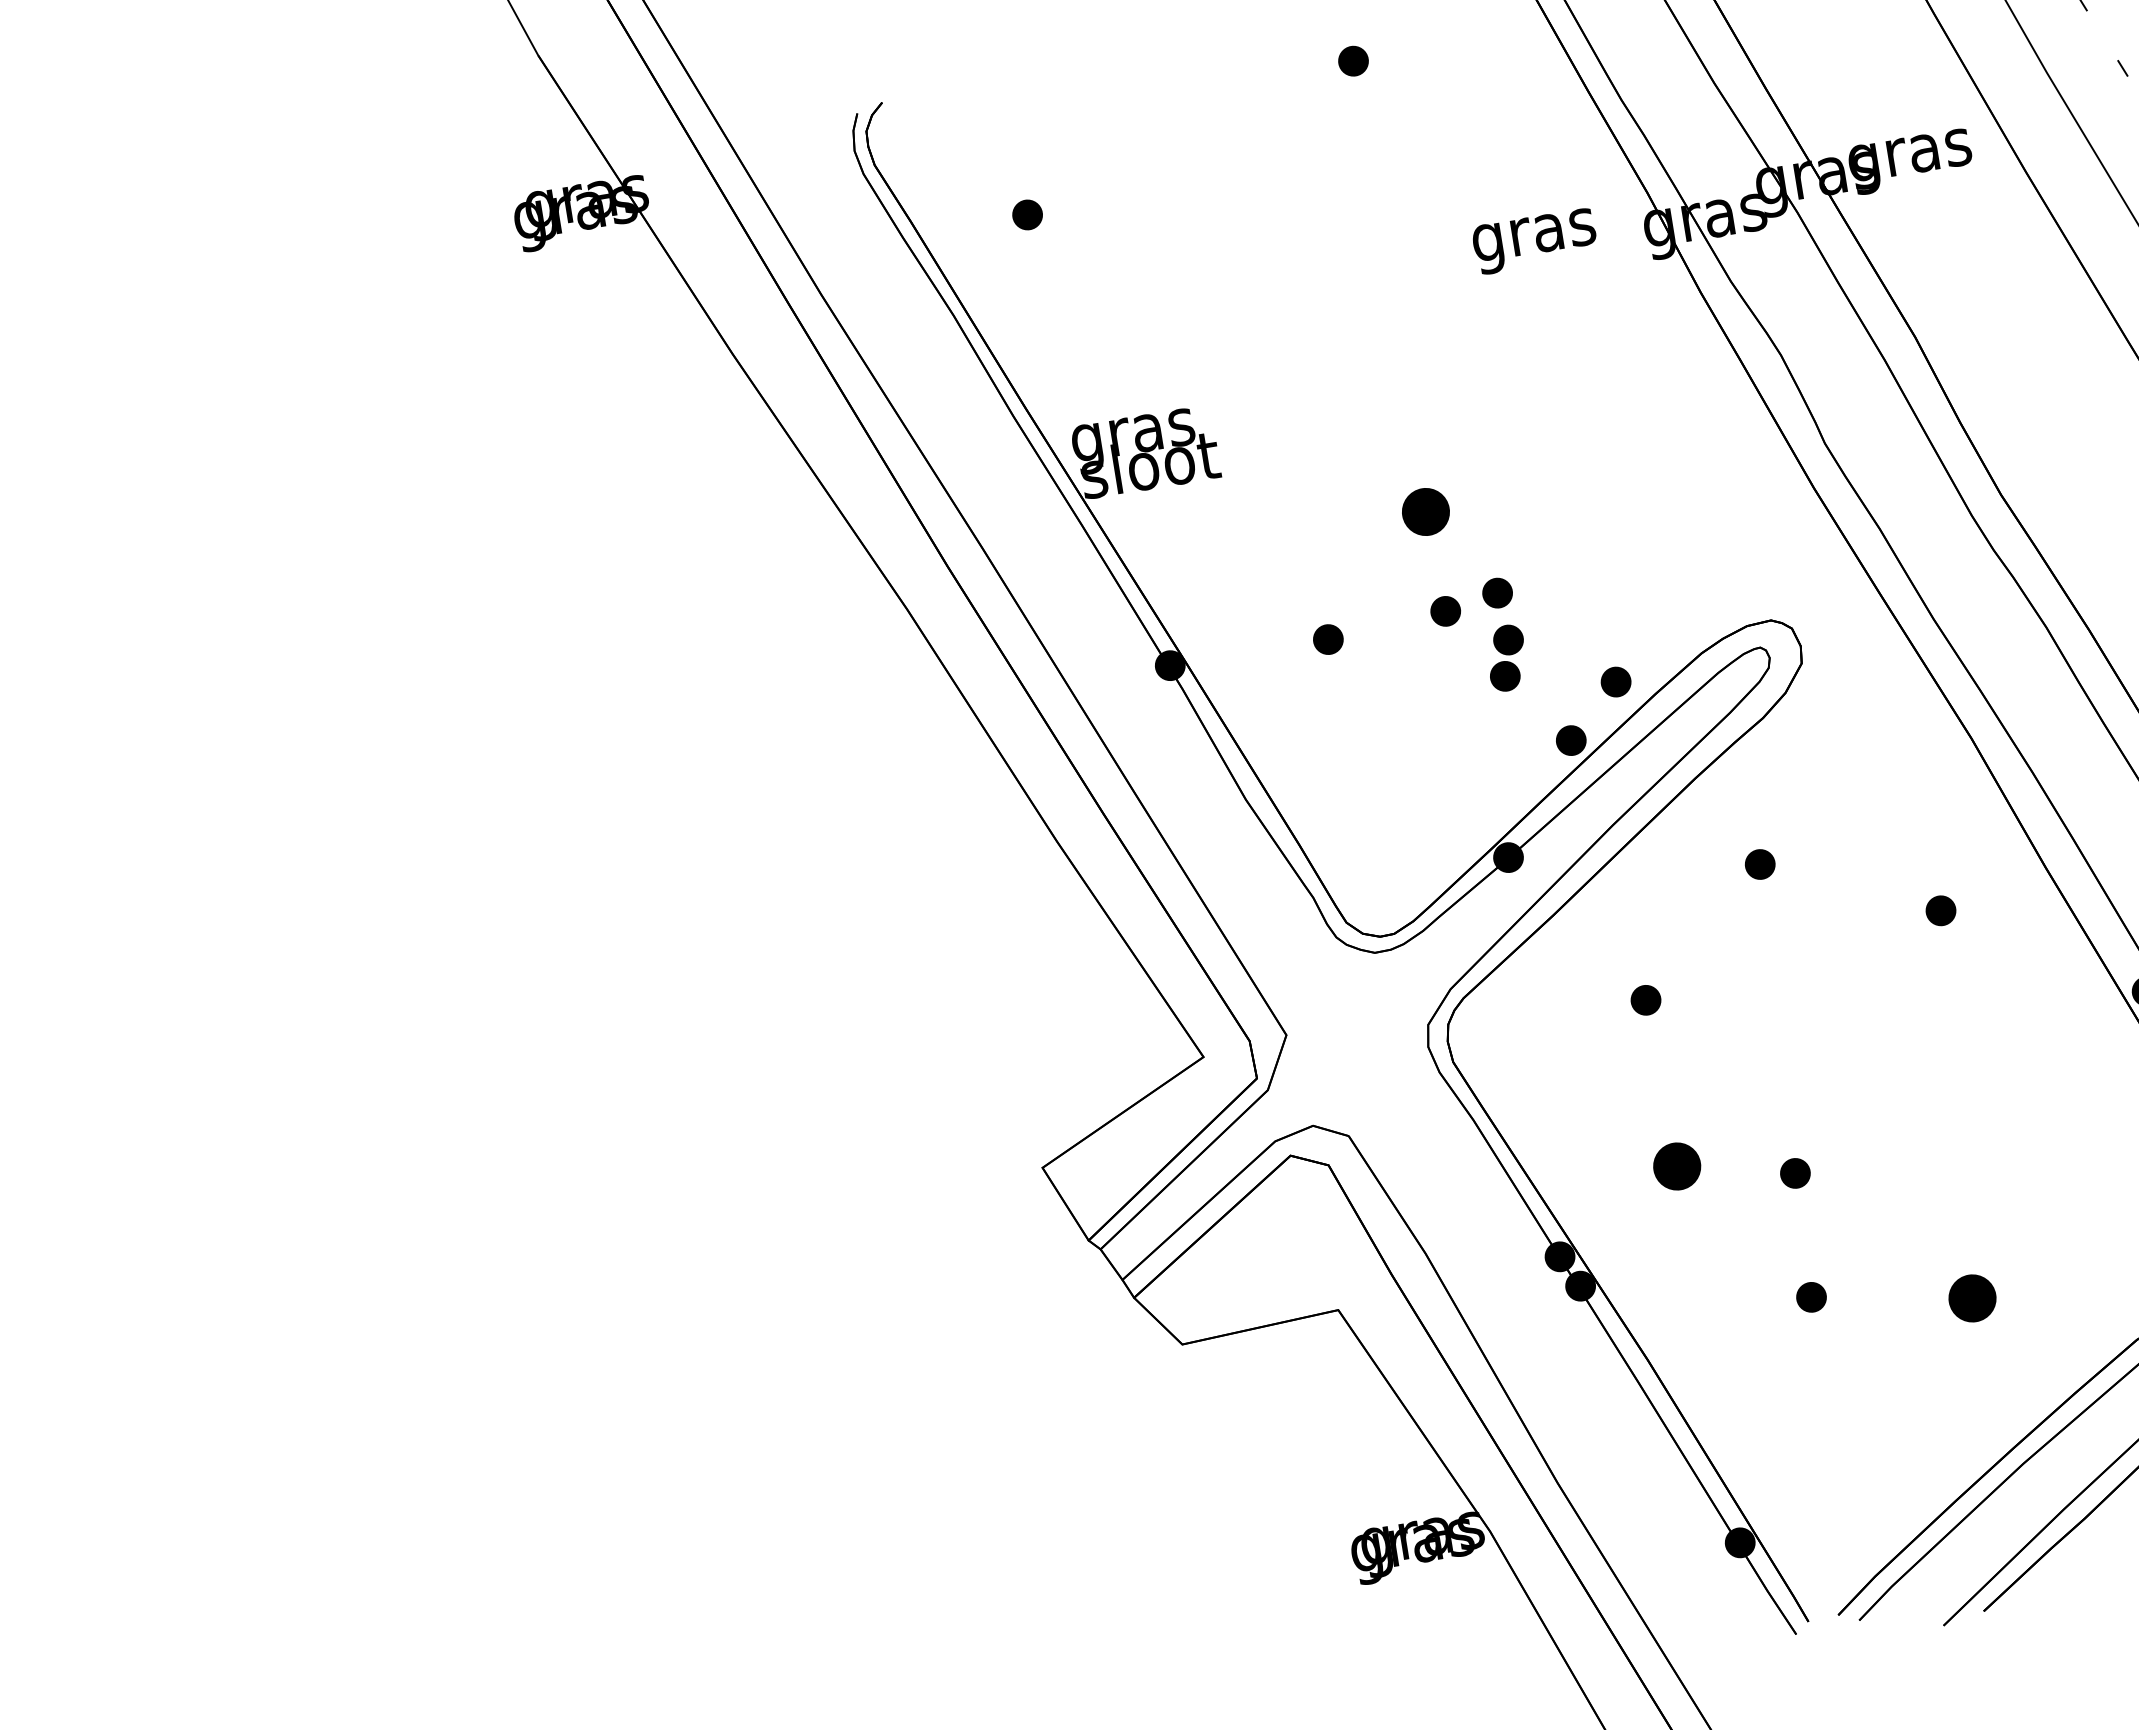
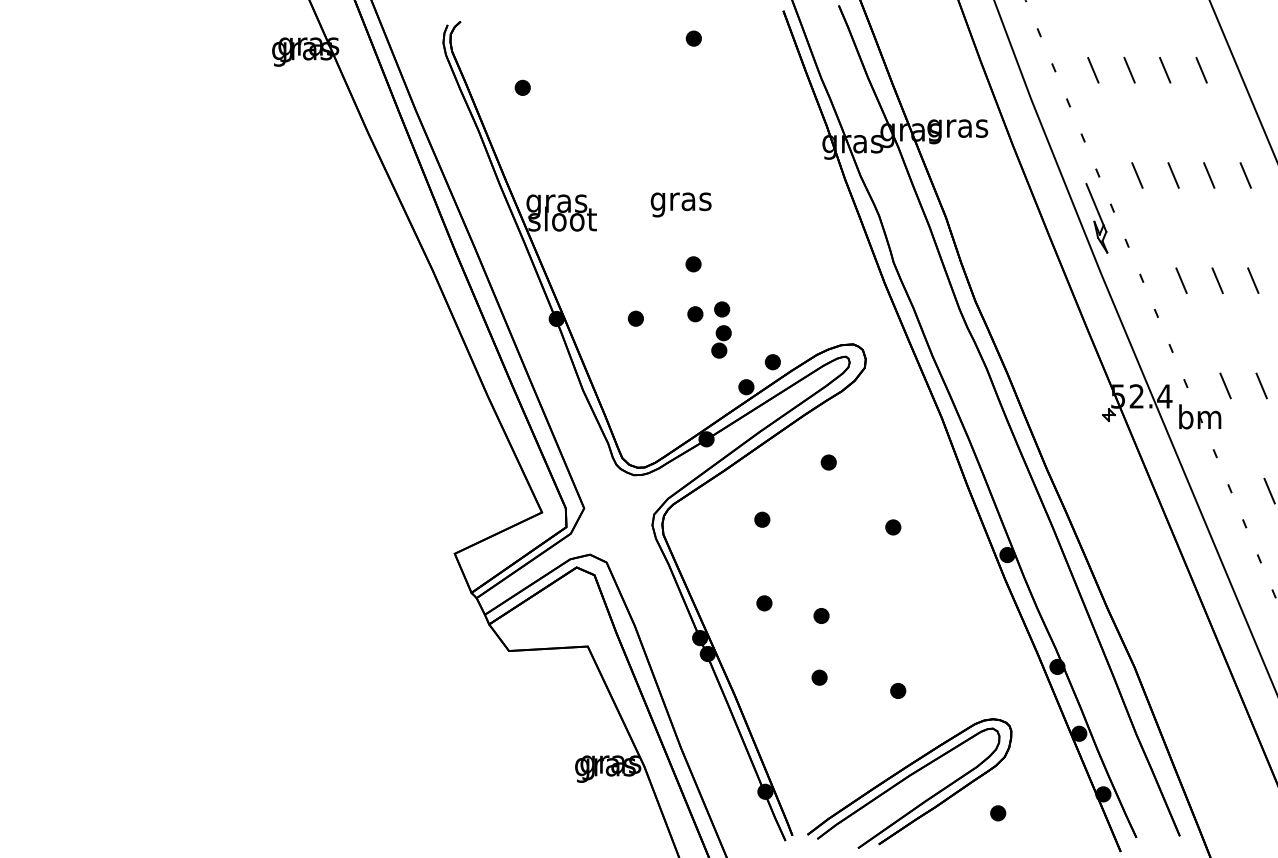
text: (1533, 240) -> (680, 204), moved
part: (1425, 512) -> (693, 264), size x0.62
part: (1941, 910) -> (893, 527), moved
part: (1677, 1166) -> (764, 603), size x0.62
part: (1973, 1297) -> (898, 690), size x0.62

